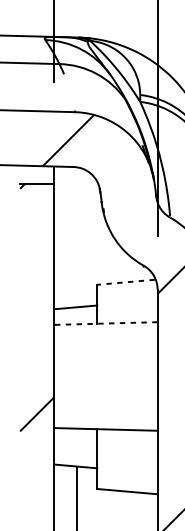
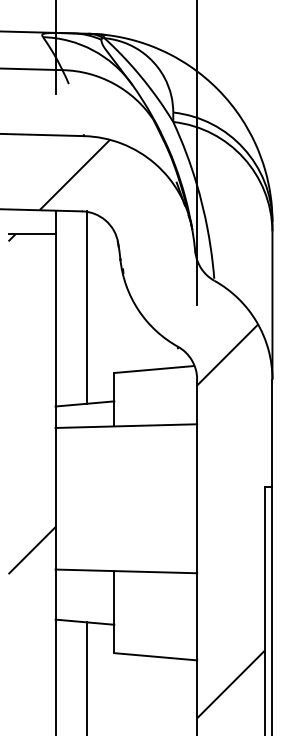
line: (77, 237) -> (87, 307), added
line: (125, 282) -> (153, 369), dashed -> solid
line: (106, 323) -> (126, 426), dashed -> solid

